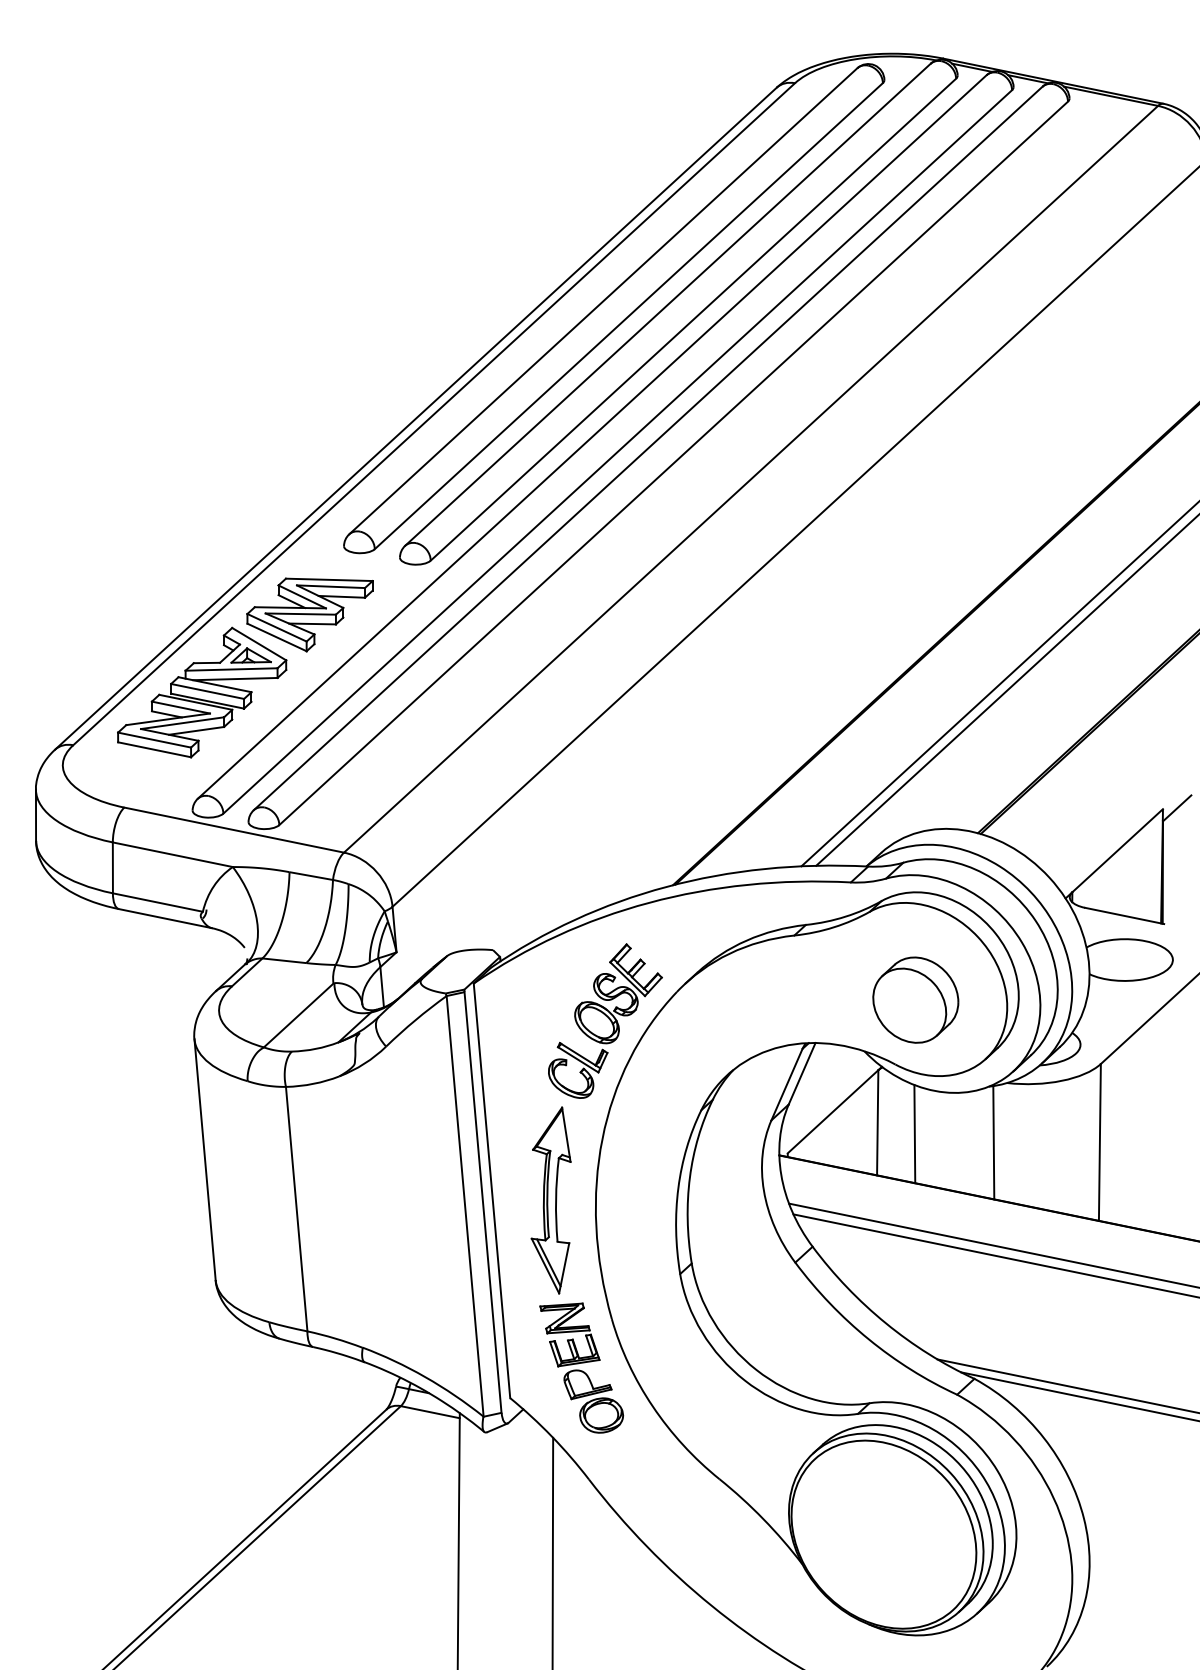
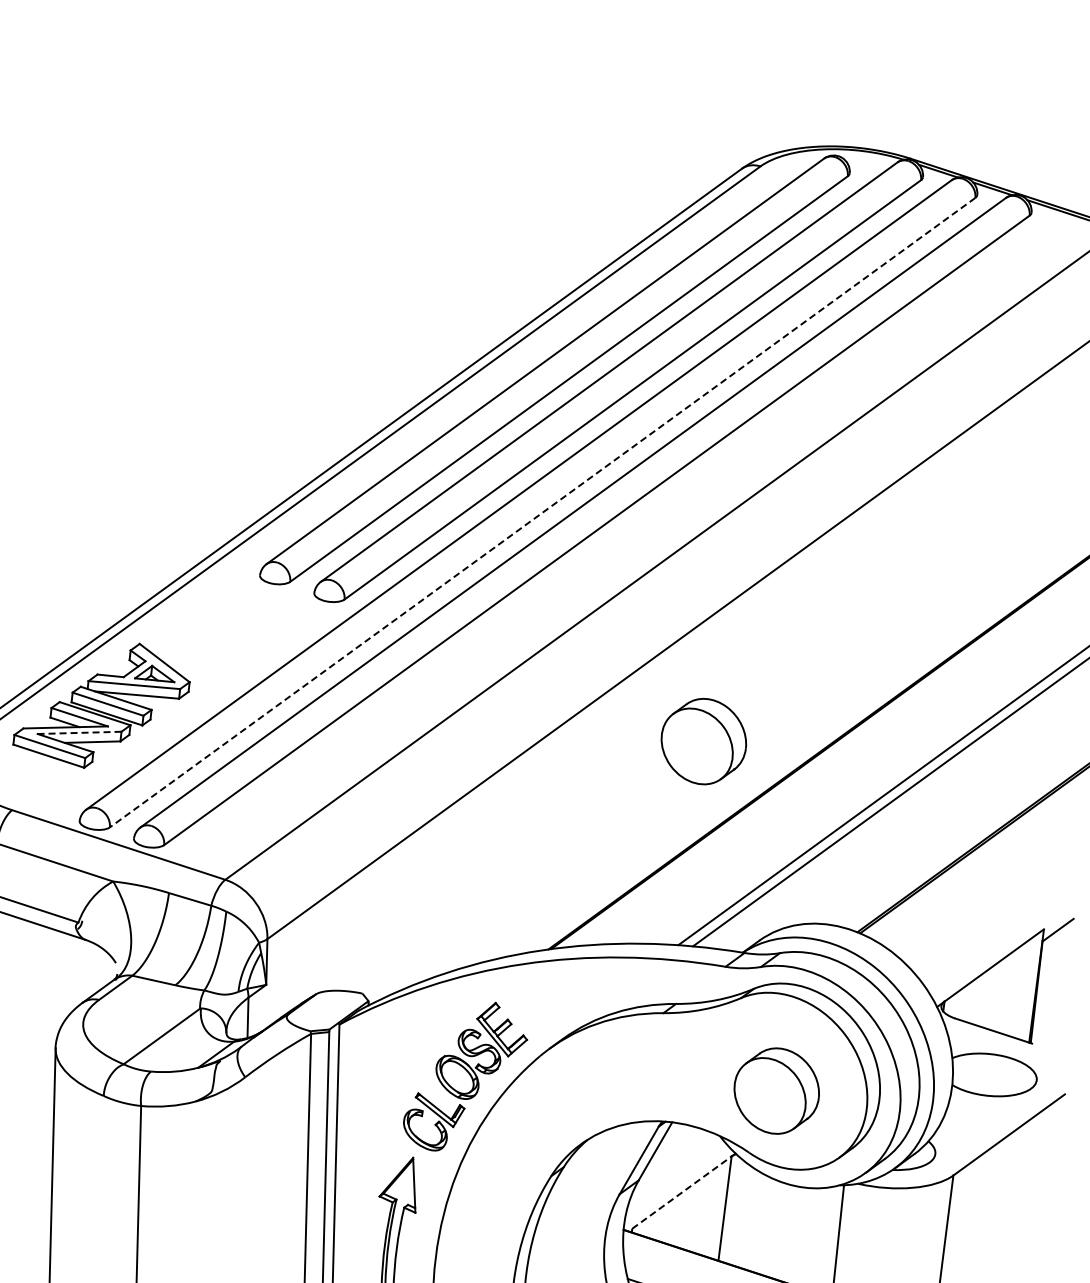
line: (617, 452) -> (542, 513), solid -> dashed
part: (309, 614) -> (218, 639), removed
part: (803, 660) -> (703, 740), added
line: (182, 723) -> (79, 733), solid -> dashed
line: (833, 1111) -> (682, 1192), solid -> dashed
line: (914, 1134) -> (760, 1224), removed

